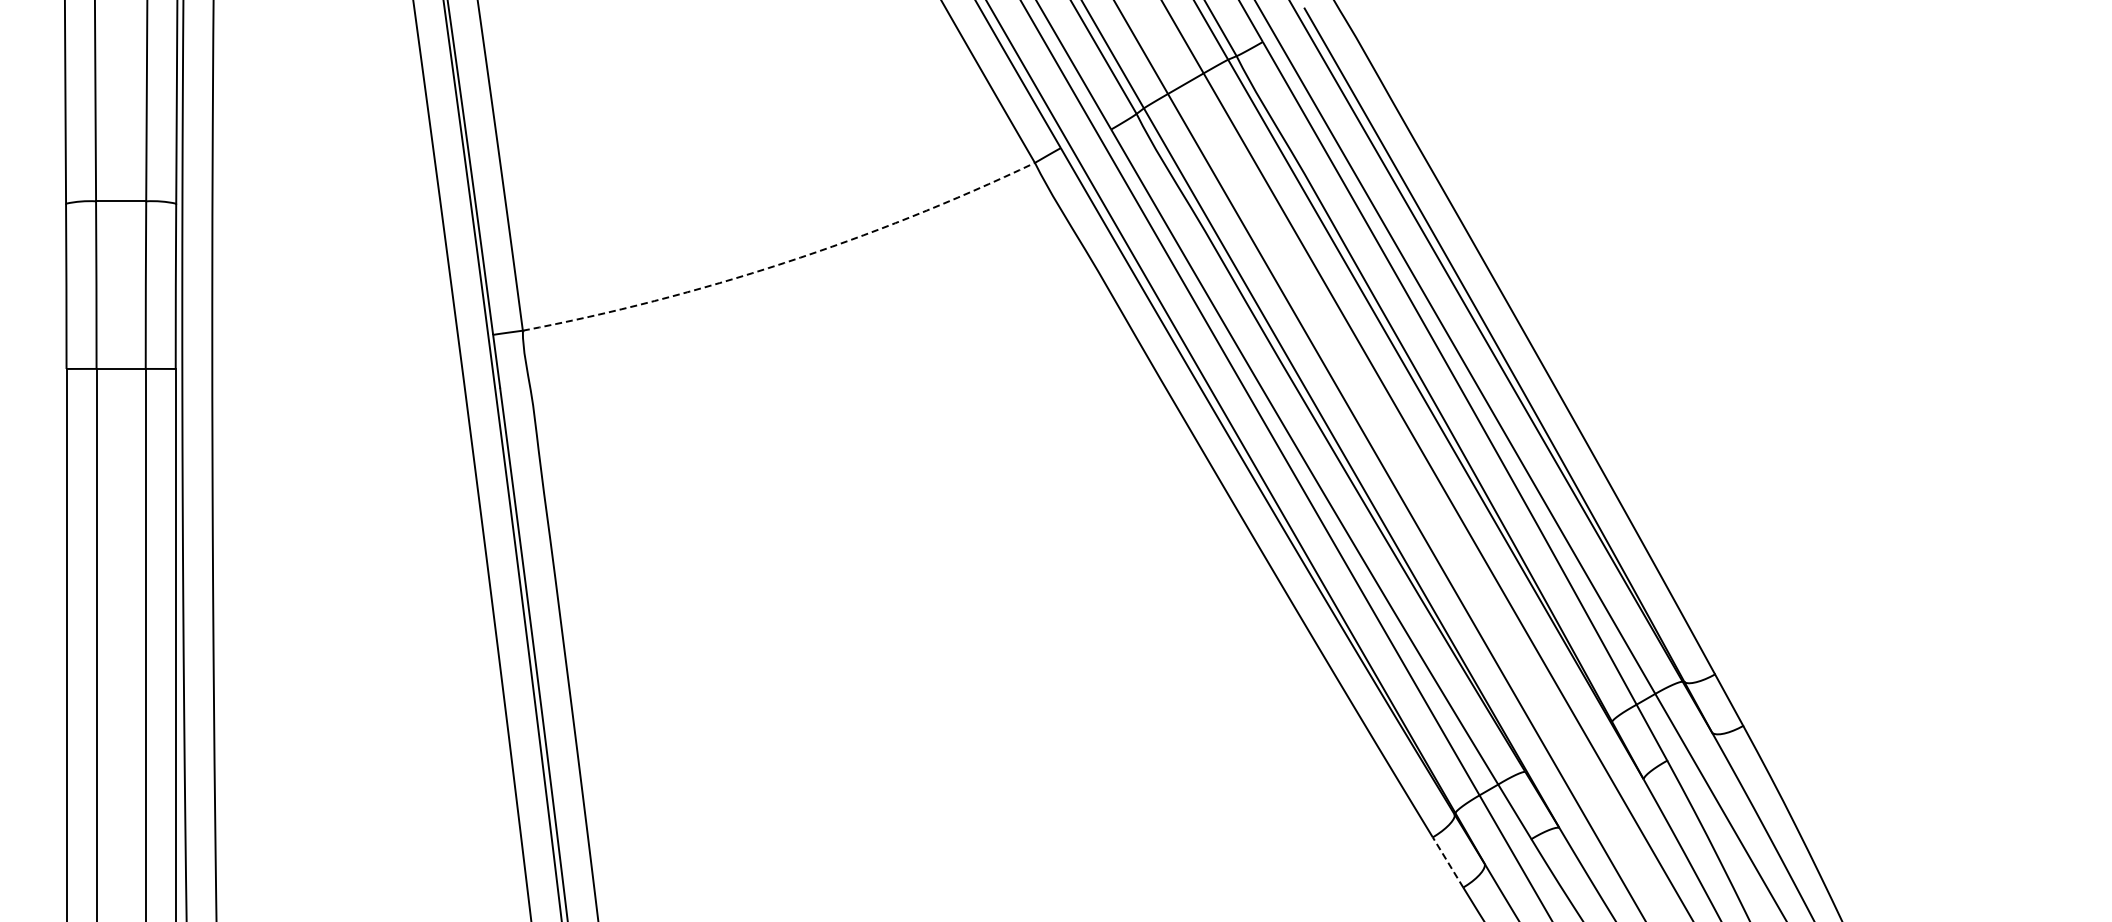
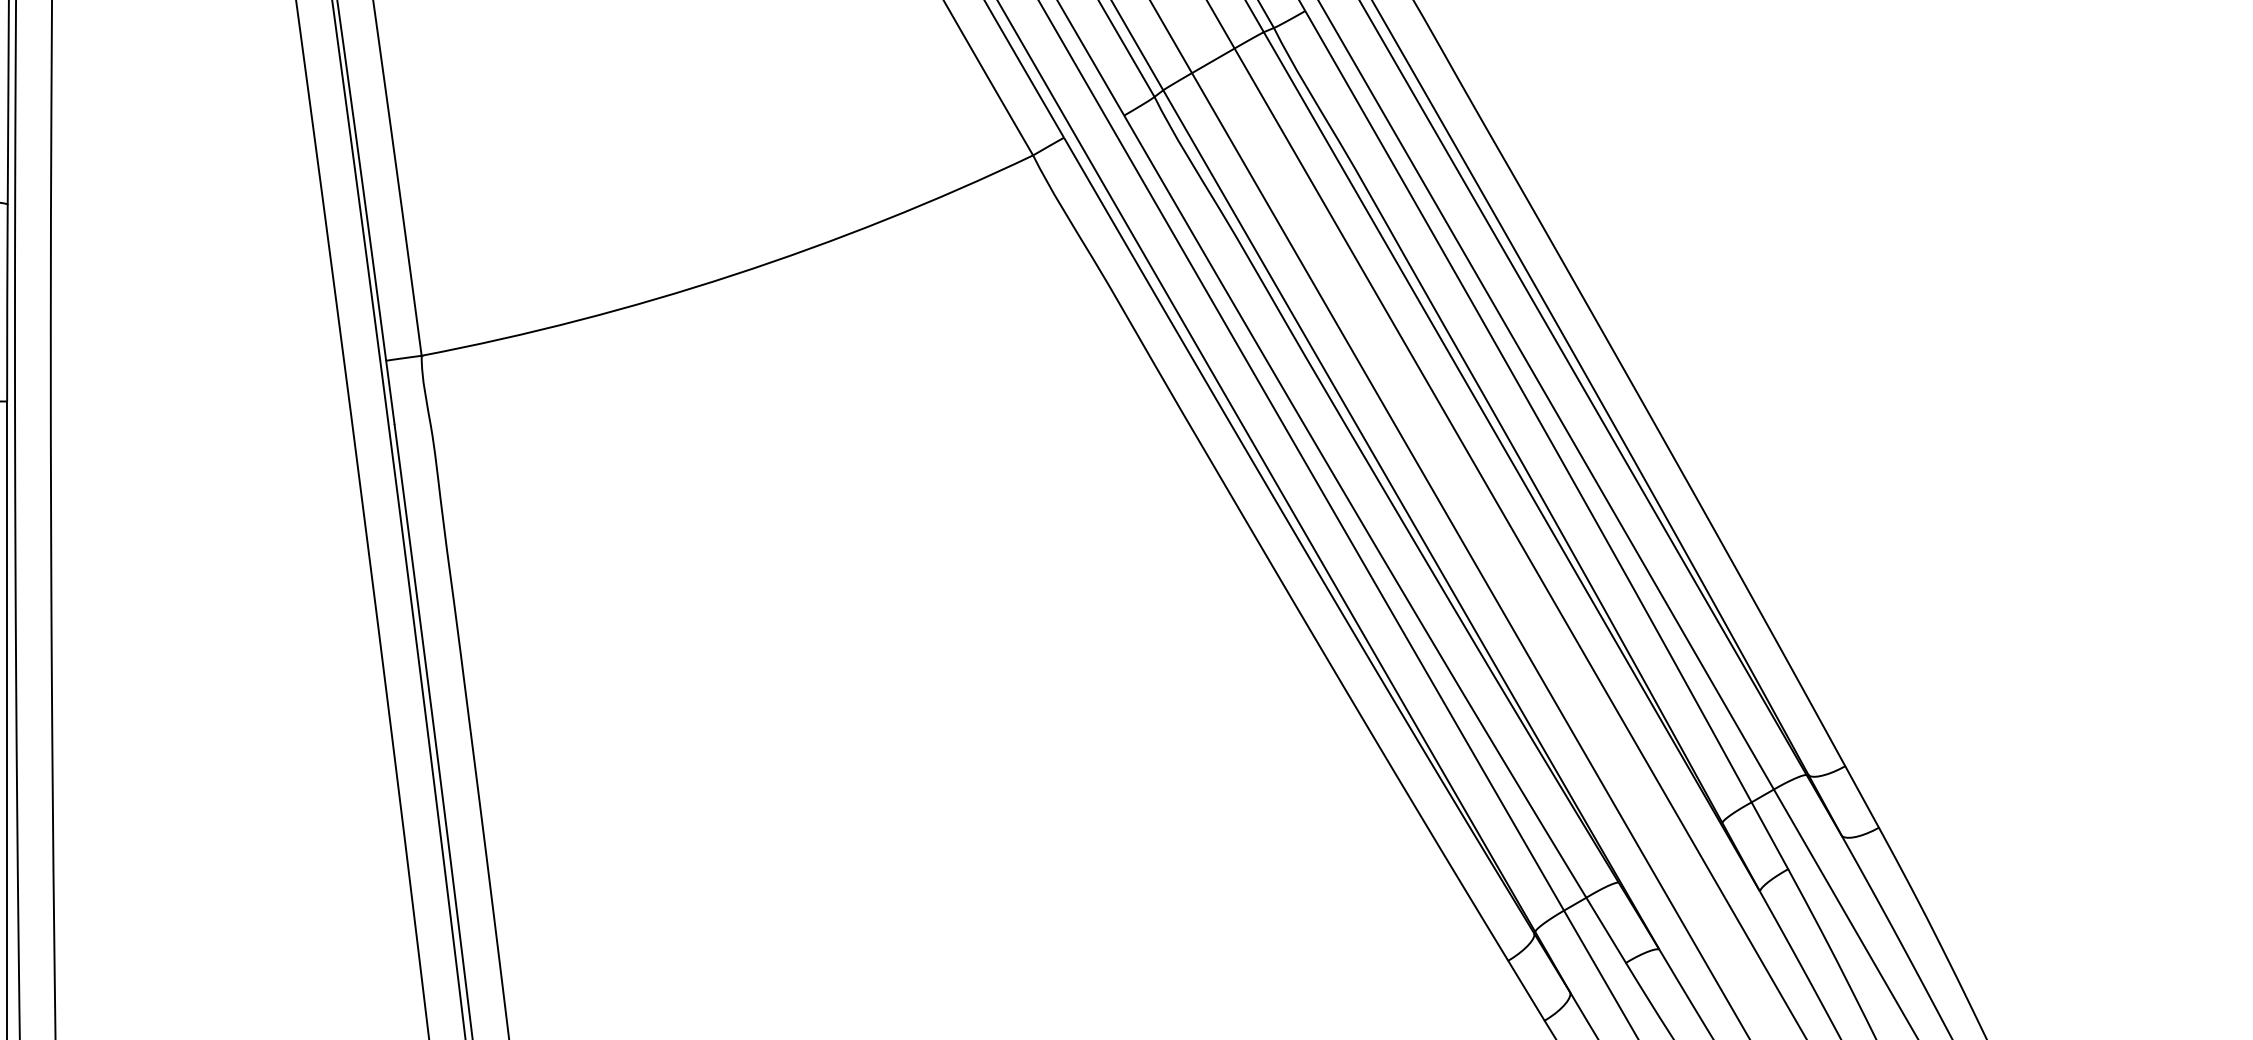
arc: (784, 263) -> (734, 275), dashed -> solid
line: (1447, 862) -> (1525, 990), dashed -> solid

